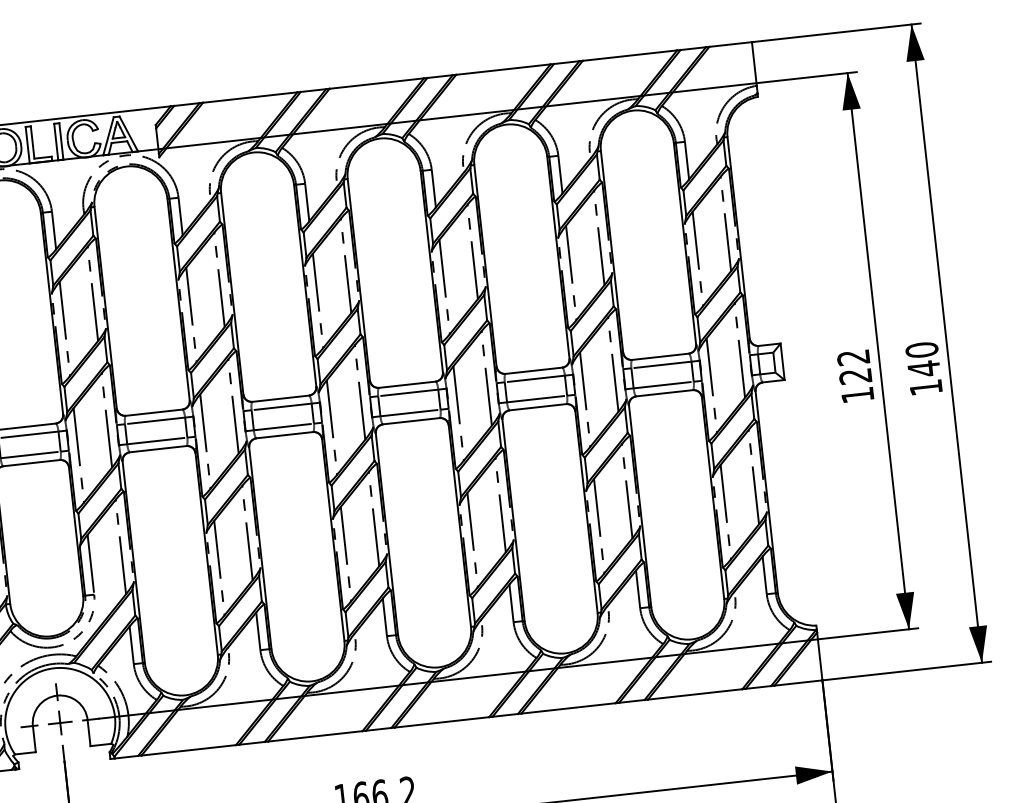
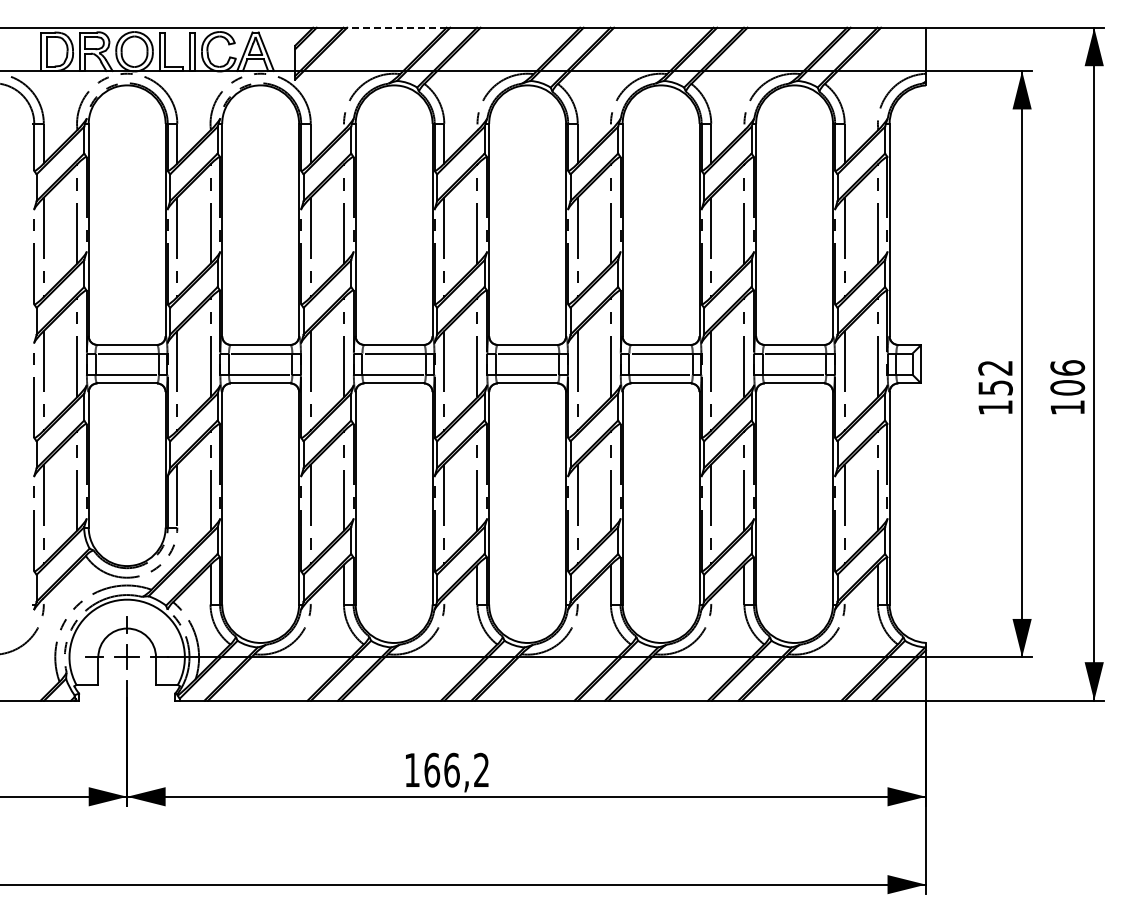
line: (249, 97) -> (396, 27), solid -> dashed
text: (922, 360) -> (1067, 378), 140 -> 106
text: (855, 376) -> (995, 387), 122 -> 152

